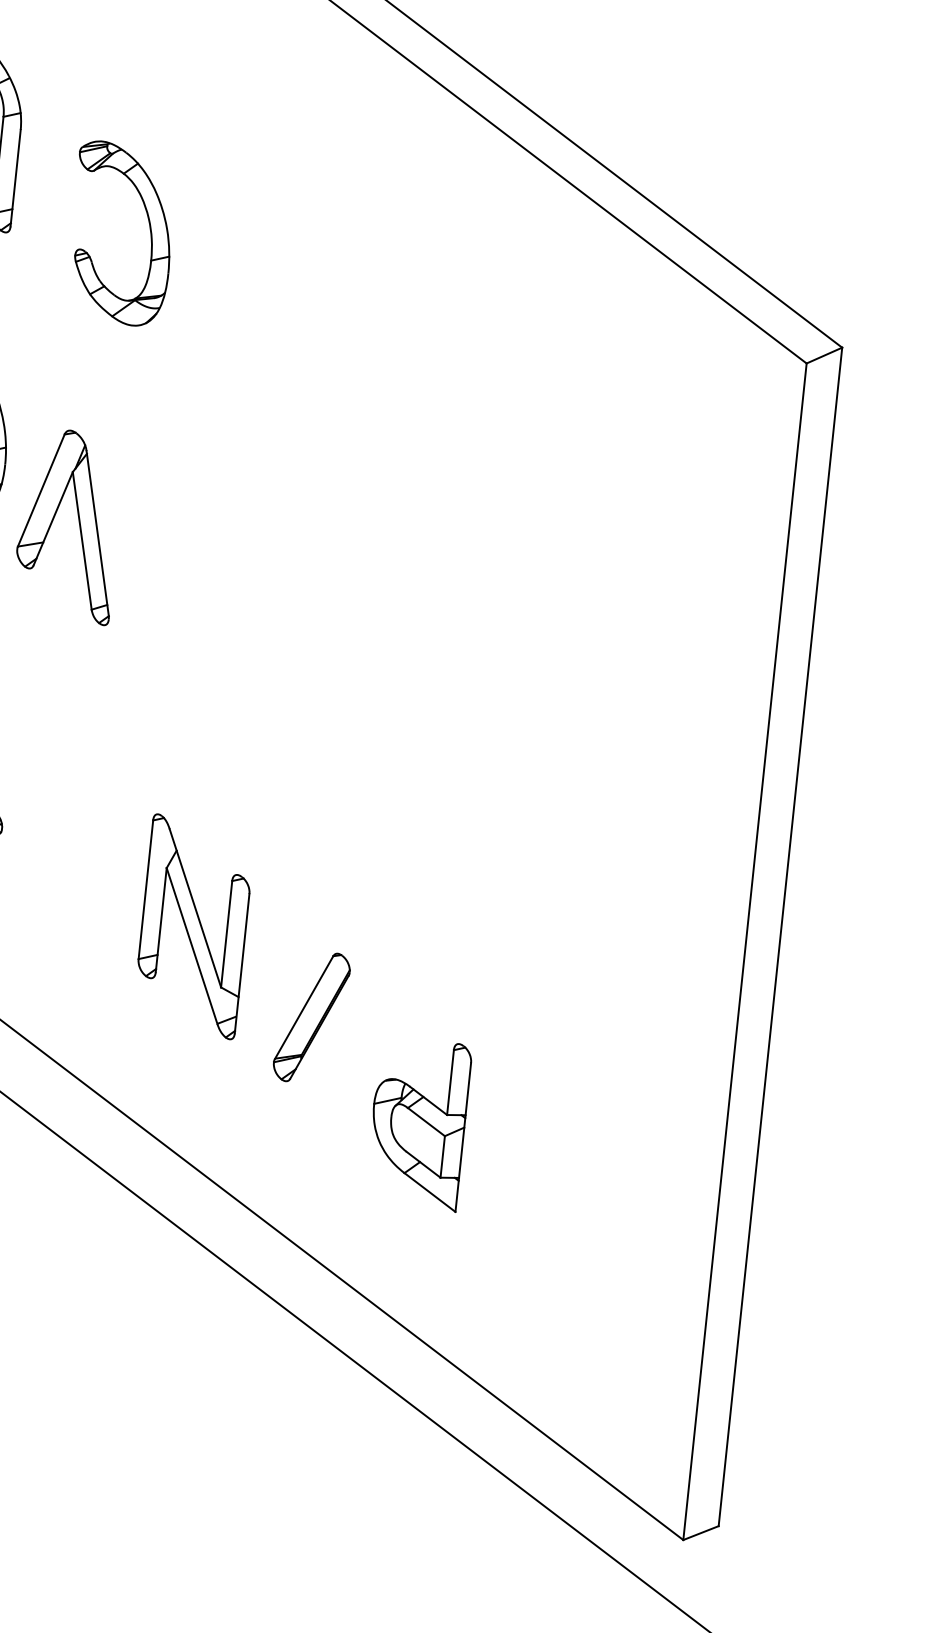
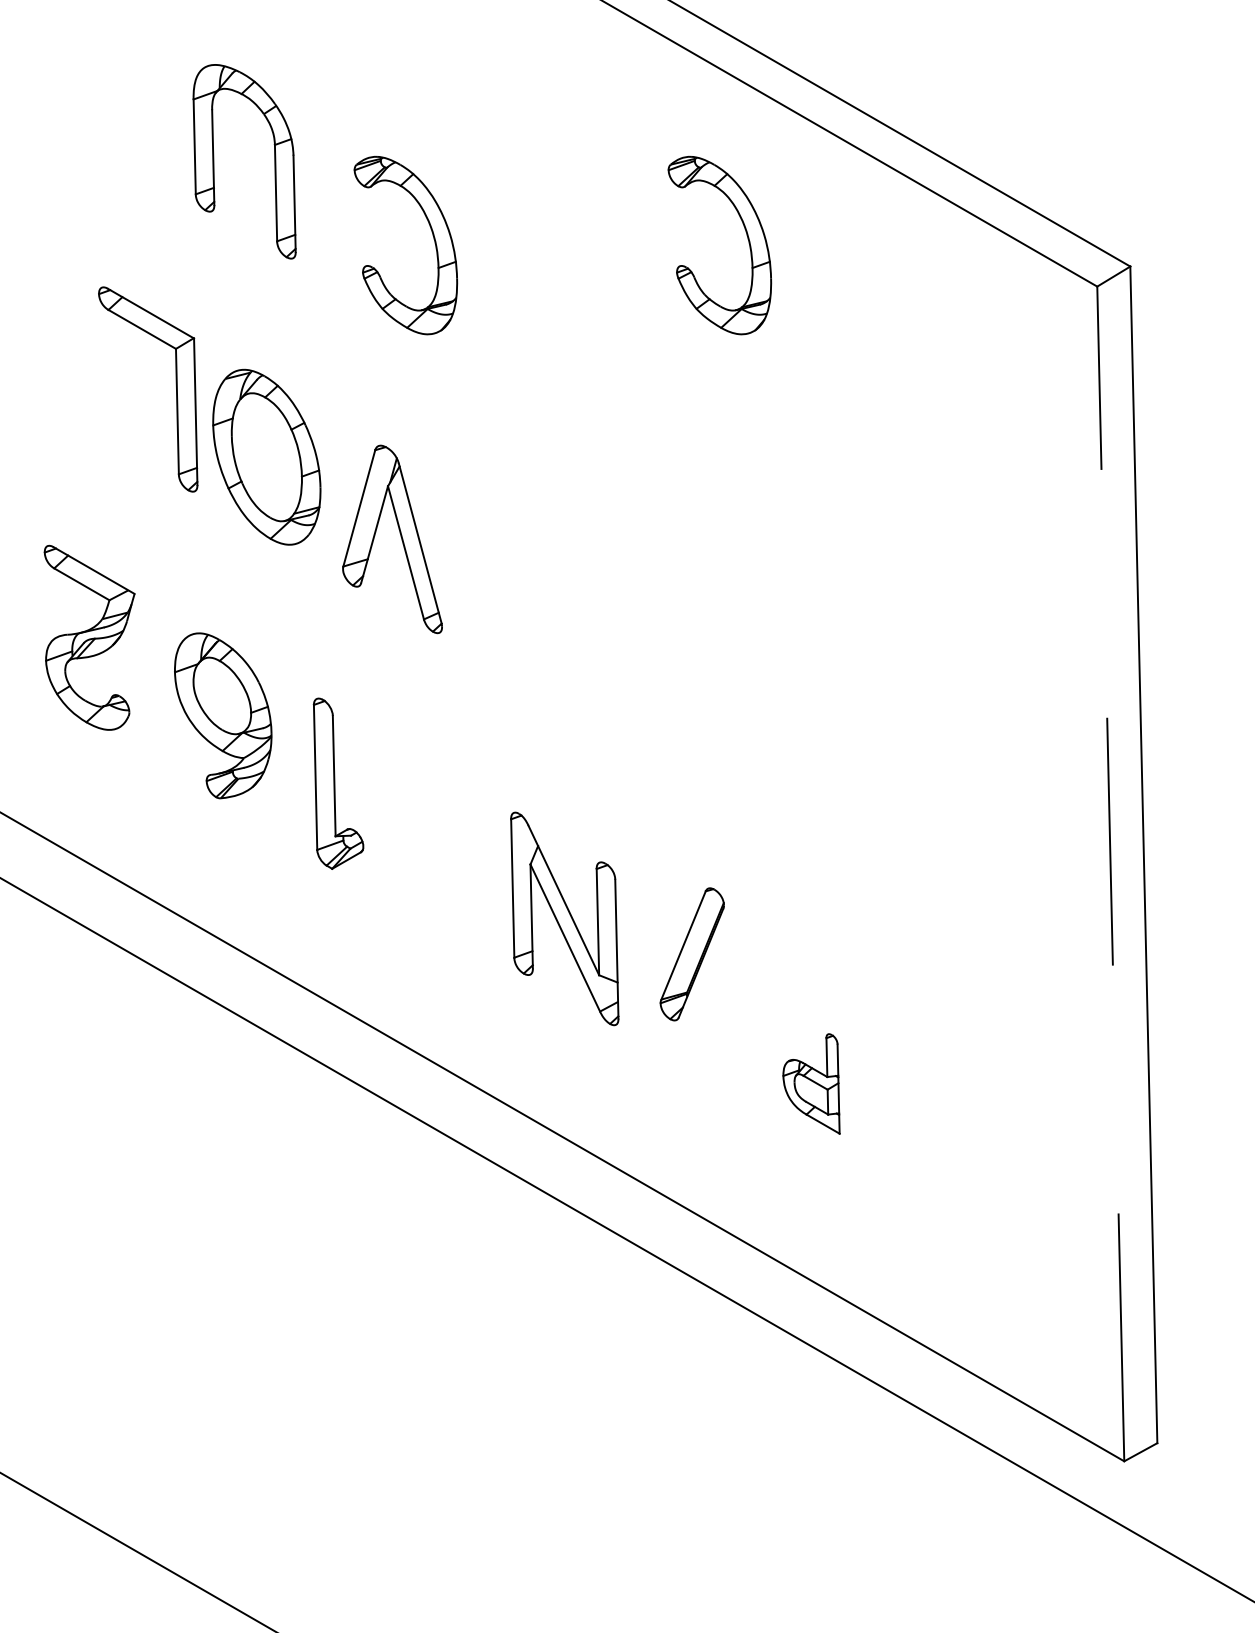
part: (463, 271) -> (747, 239), added
line: (744, 951) -> (1110, 873), solid -> dashed
part: (310, 1017) -> (691, 954), moved
part: (419, 1122) -> (811, 1083), size x0.6

